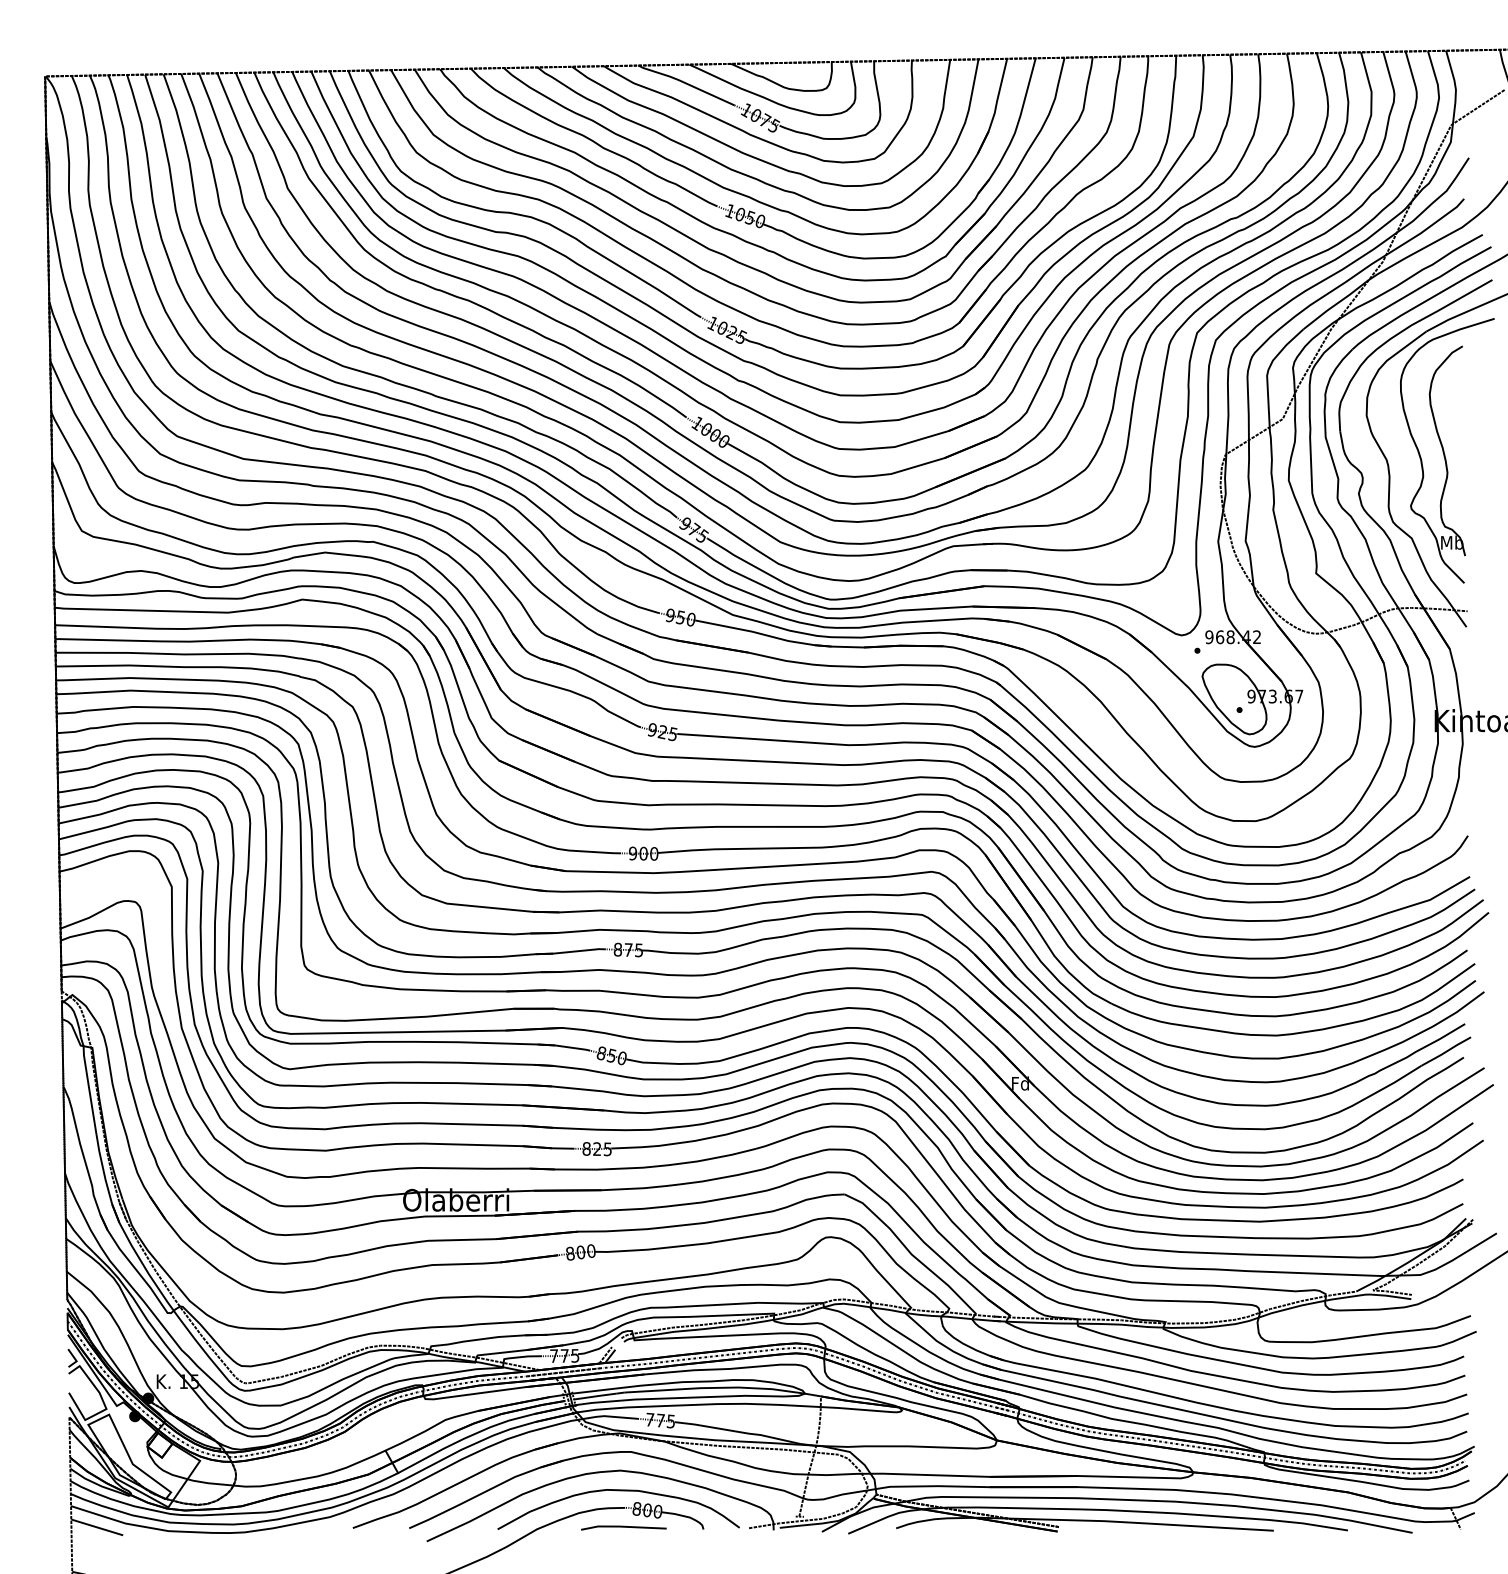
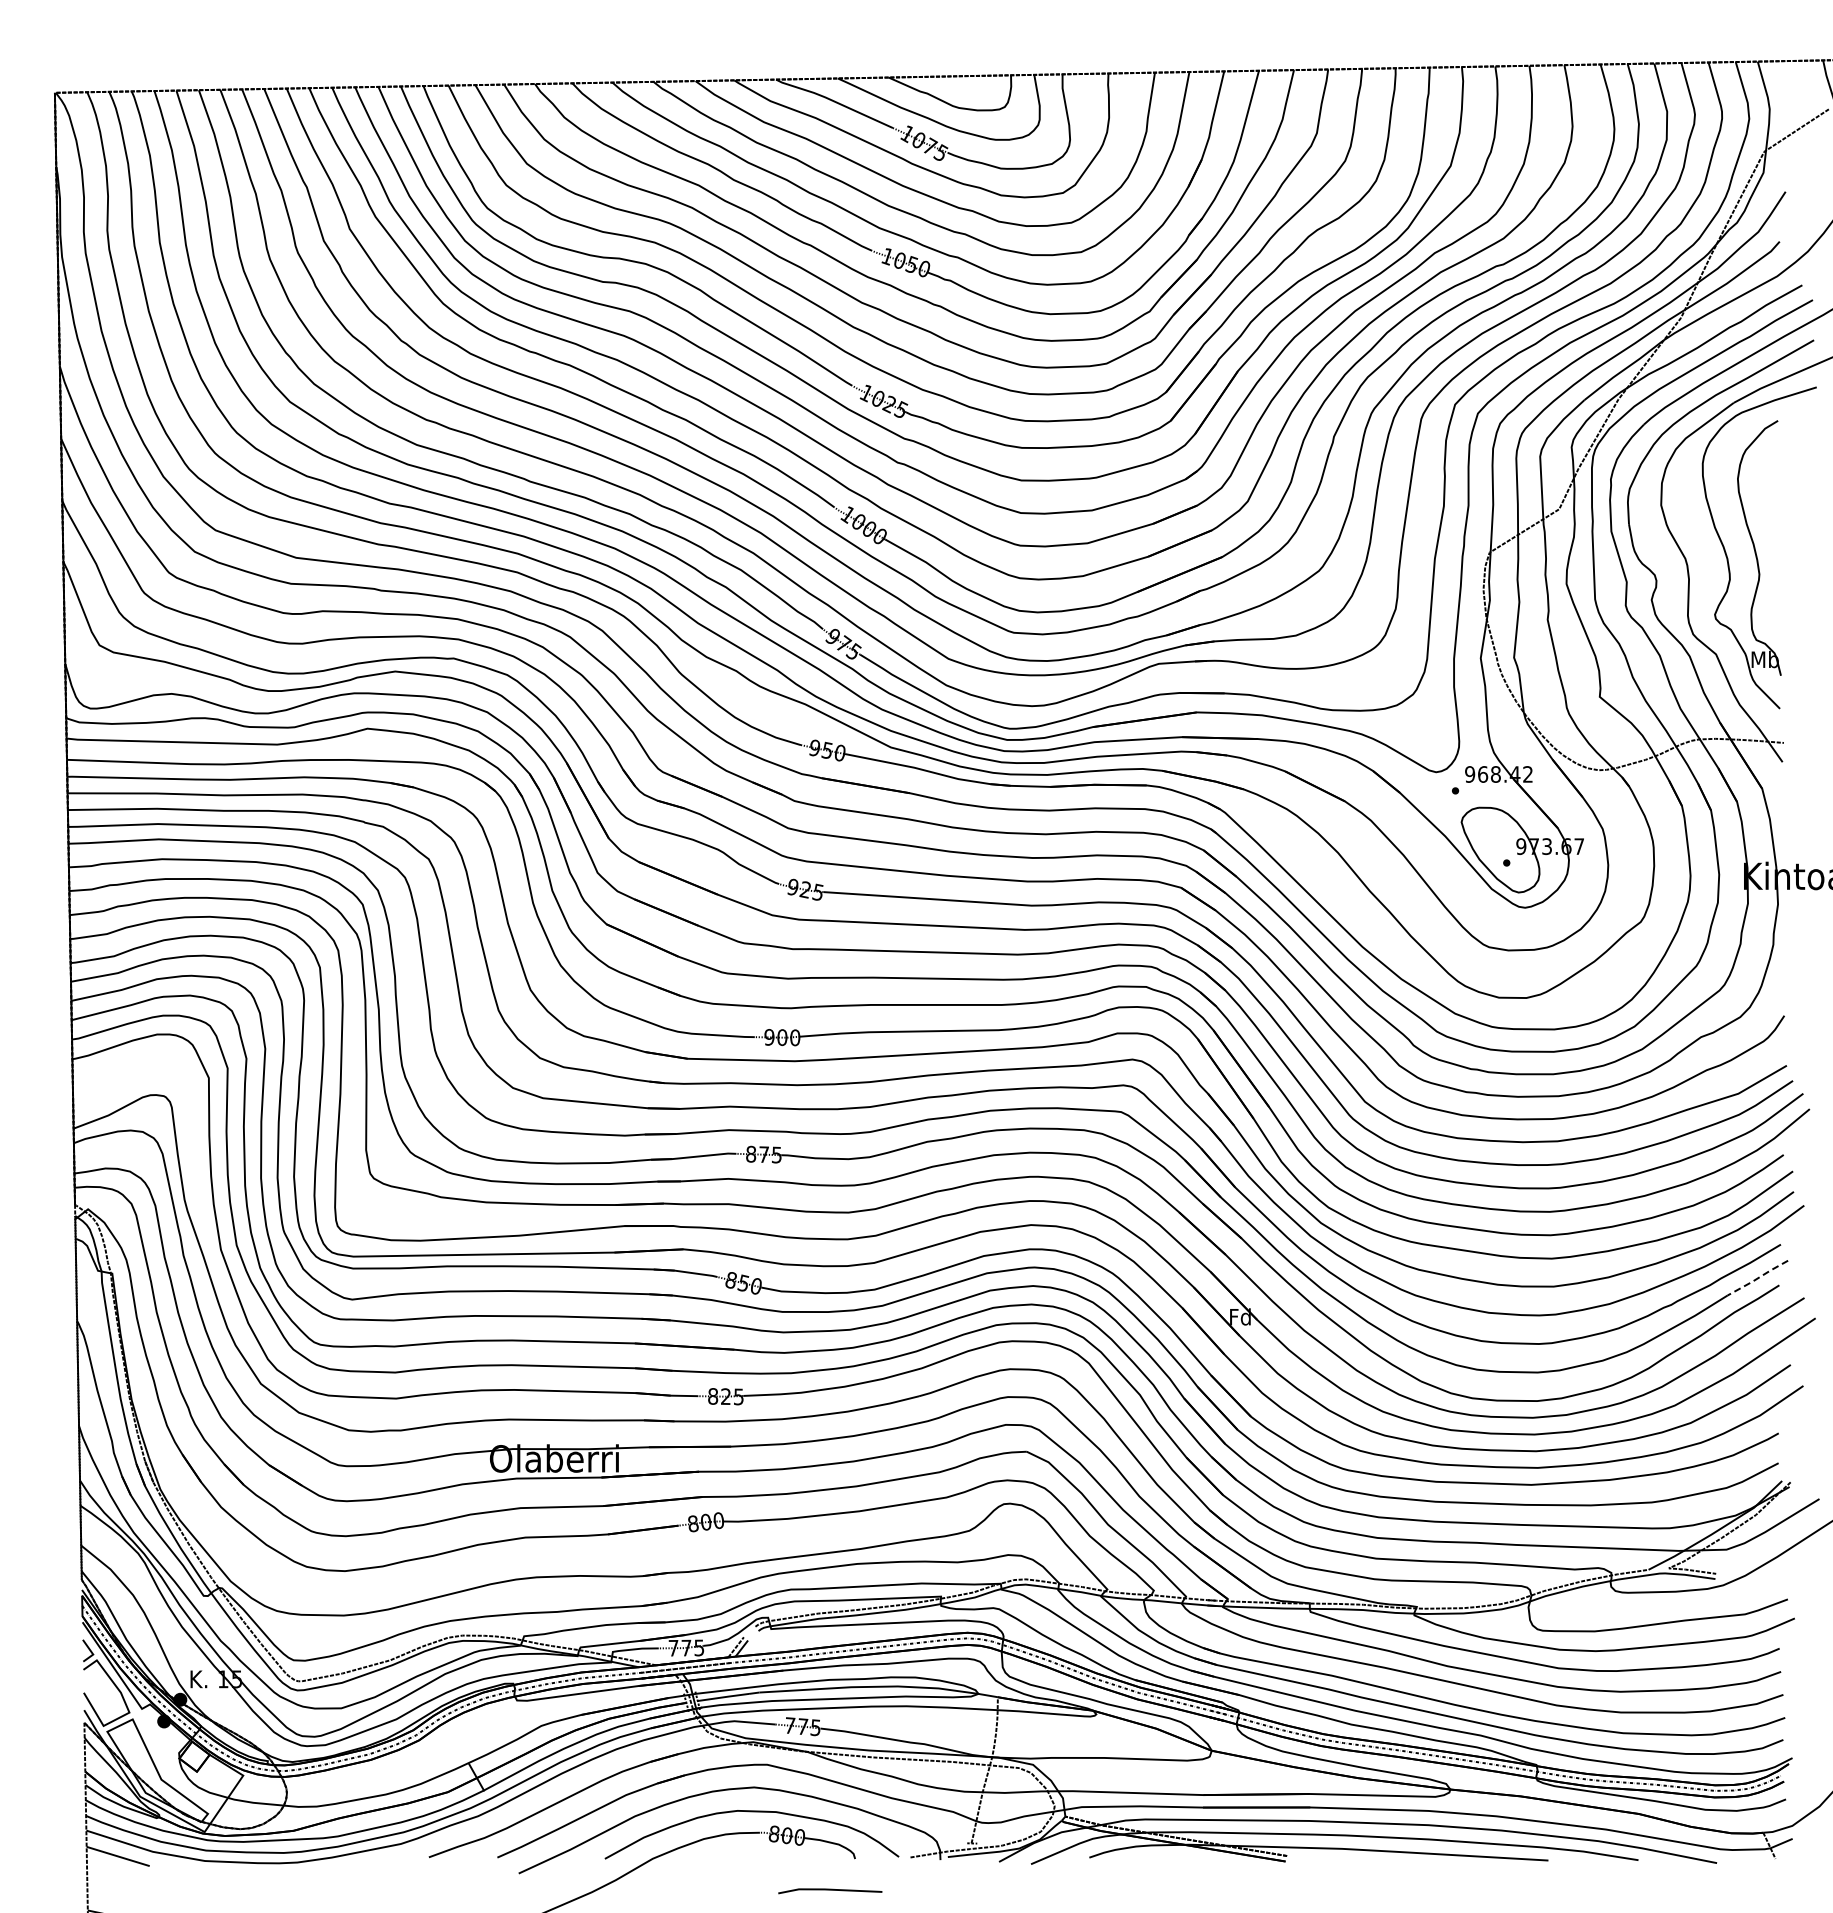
line: (1446, 1051) -> (1758, 1278), solid -> dashed
line: (624, 1527) -> (830, 1890), moved

